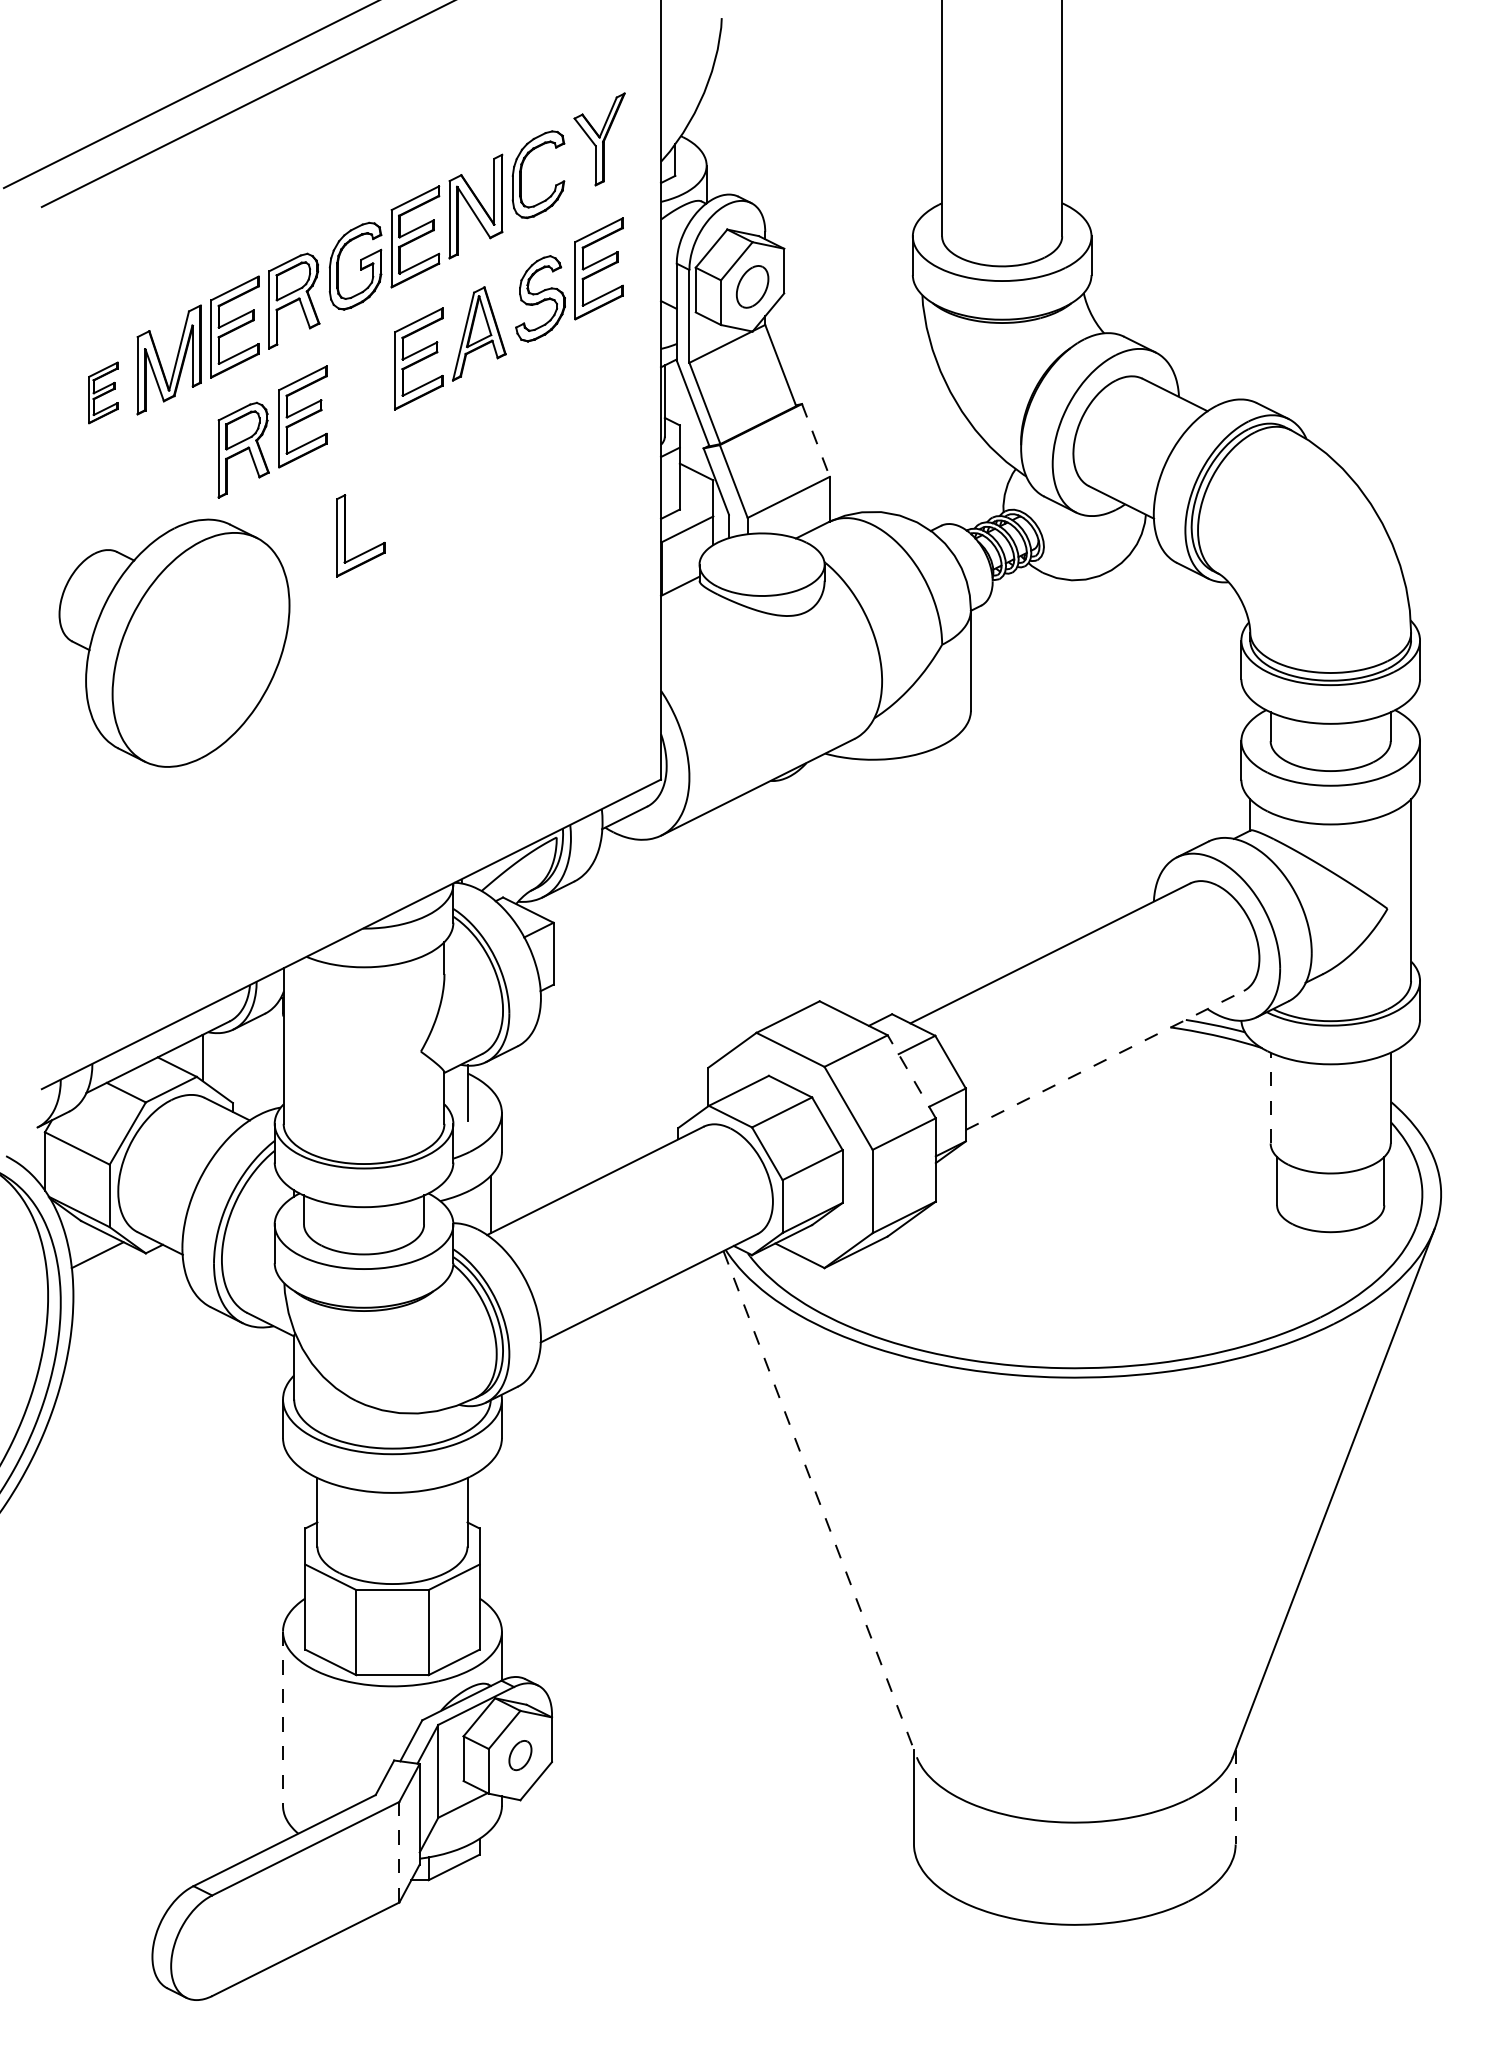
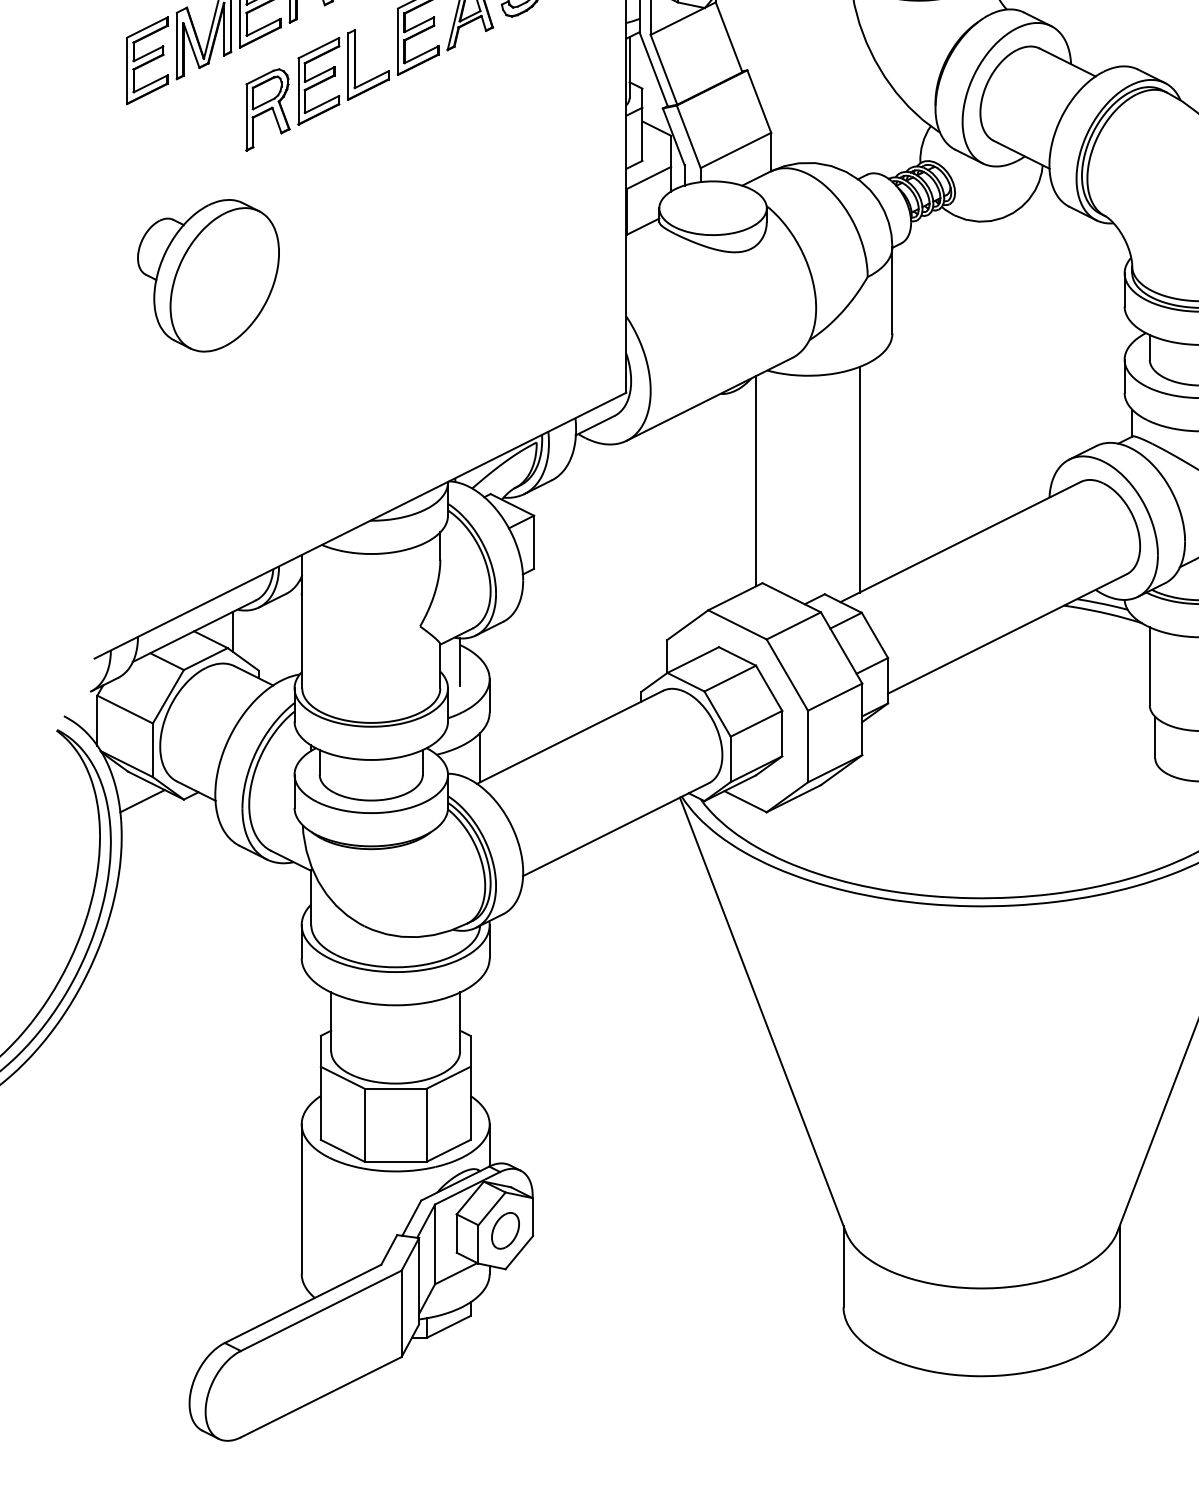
part: (103, 392) -> (147, 60), size x1.67
line: (815, 440) -> (758, 101), dashed -> solid
part: (345, 535) -> (355, 64), moved
part: (174, 643) -> (208, 275), size x0.71
line: (932, 880) -> (859, 479), added
line: (812, 881) -> (756, 480), added
line: (1105, 1060) -> (1007, 634), dashed -> solid
line: (911, 1076) -> (841, 647), dashed -> solid
line: (1270, 1097) -> (1149, 665), dashed -> solid
line: (820, 1504) -> (763, 1015), dashed -> solid
line: (283, 1719) -> (302, 1199), dashed -> solid
part: (520, 1755) -> (505, 1230), size x1.43
line: (1235, 1797) -> (1119, 1266), dashed -> solid
line: (399, 1852) -> (401, 1314), dashed -> solid

